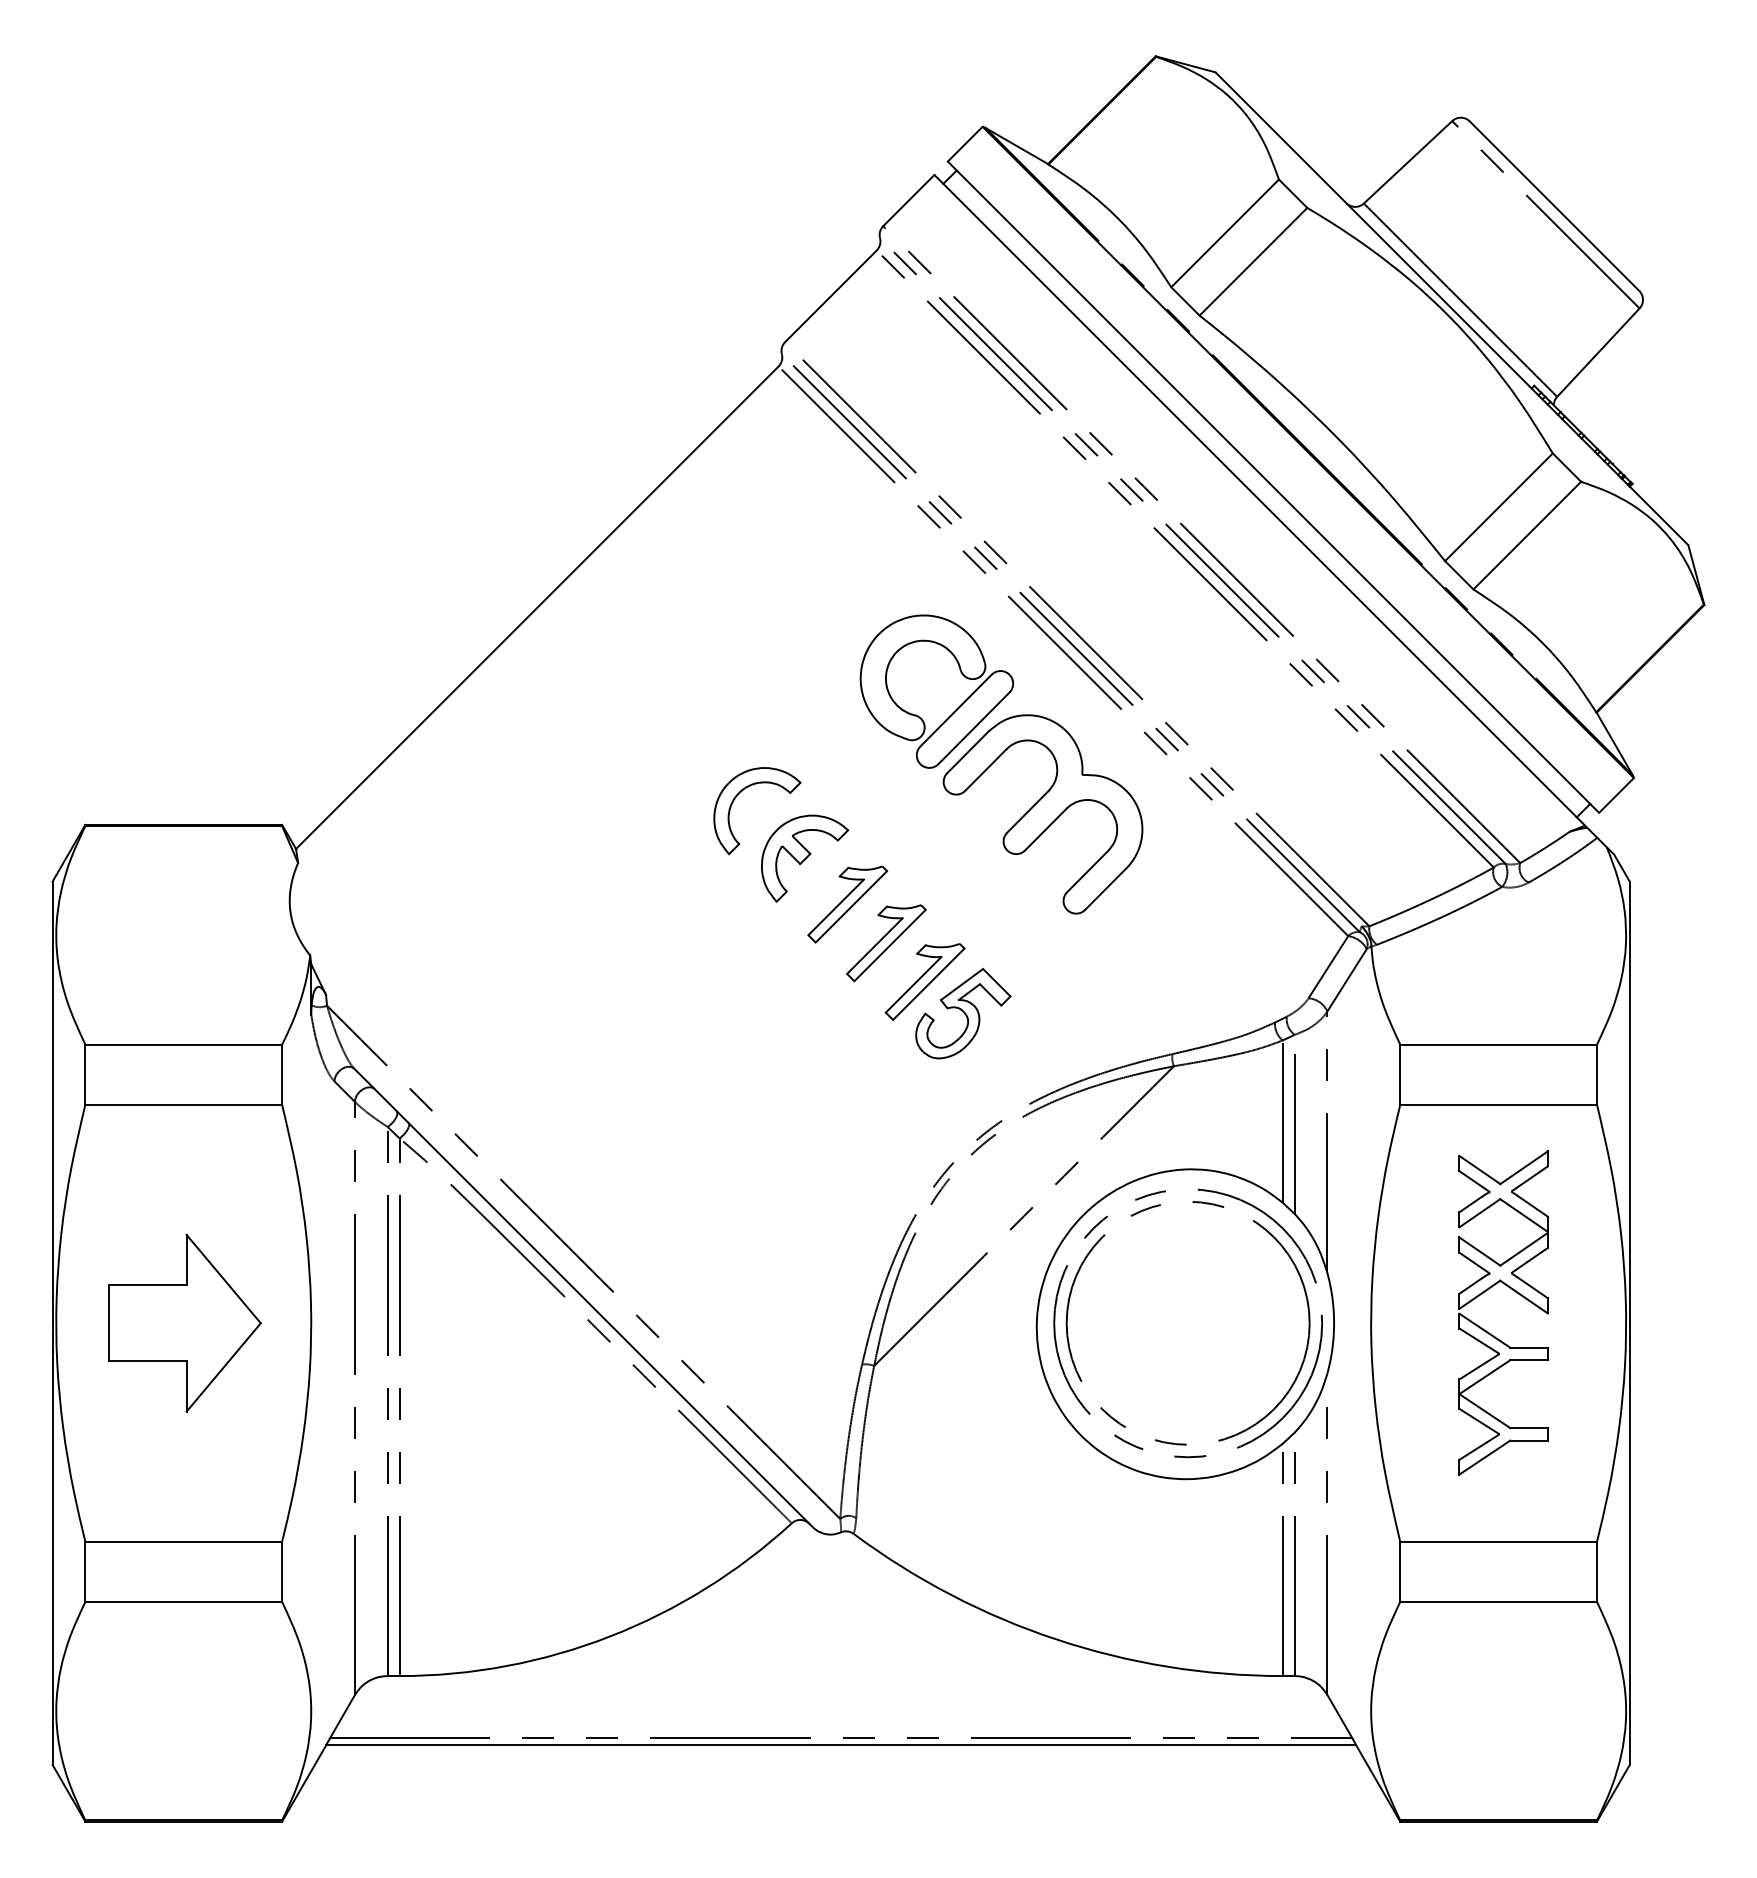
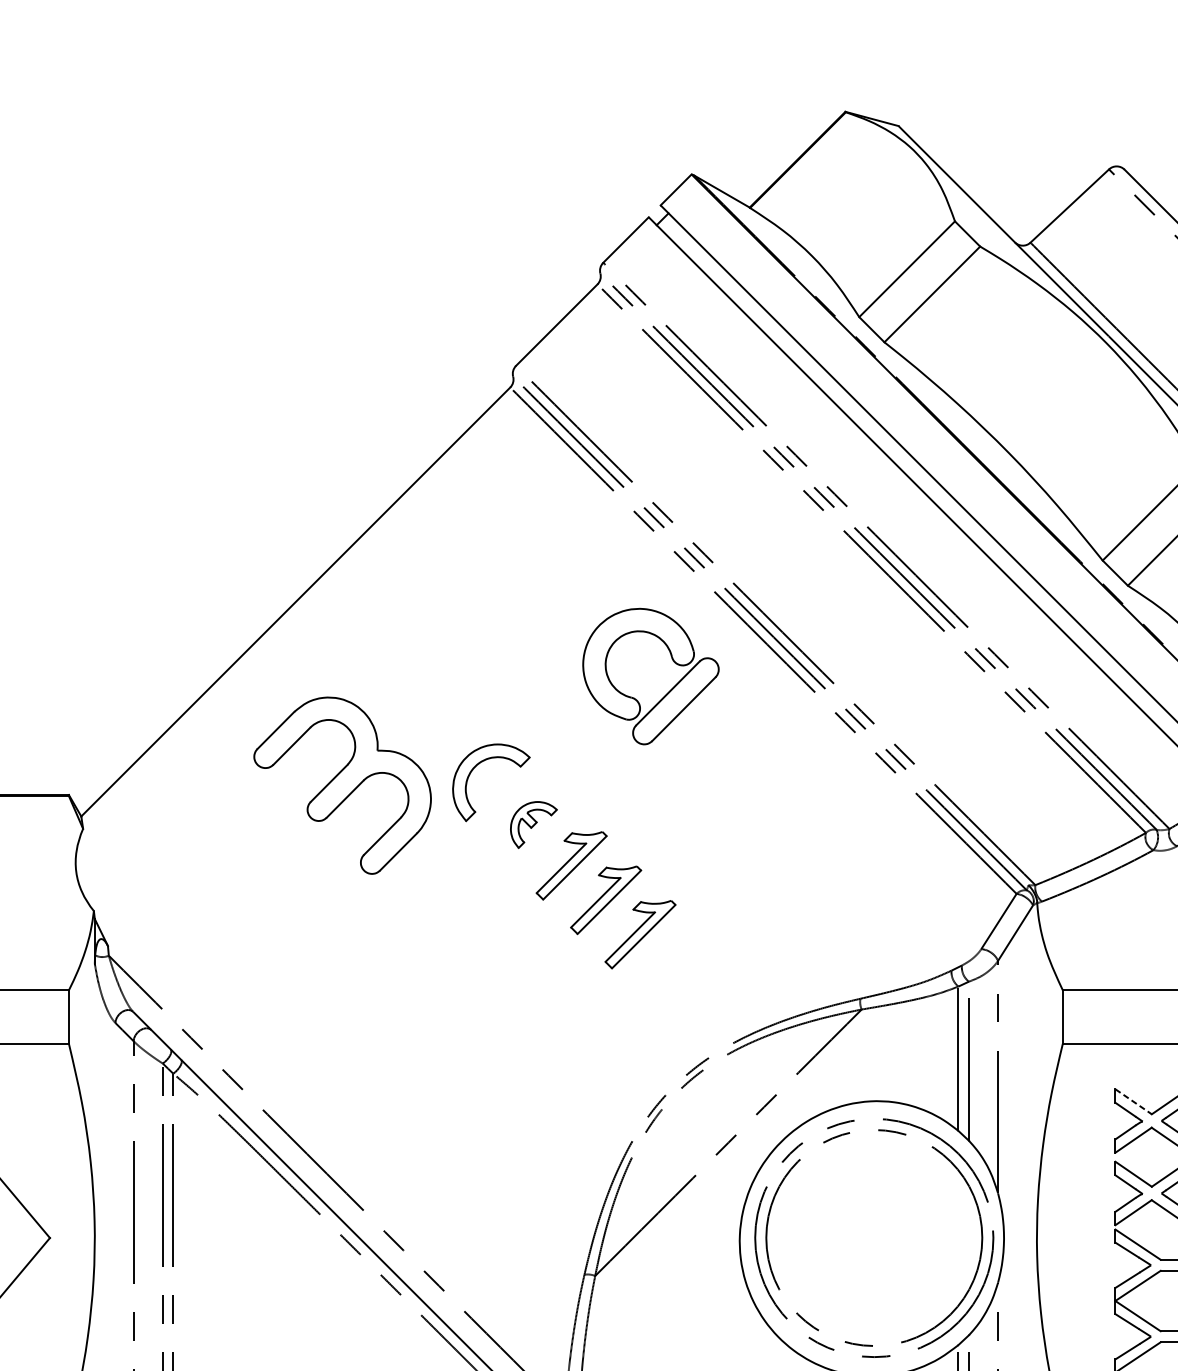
part: (1042, 814) -> (342, 785), moved
part: (805, 858) -> (534, 824), size x0.6
part: (963, 1013) -> (674, 962), removed
line: (1479, 1170) -> (1133, 1102), solid -> dashed

